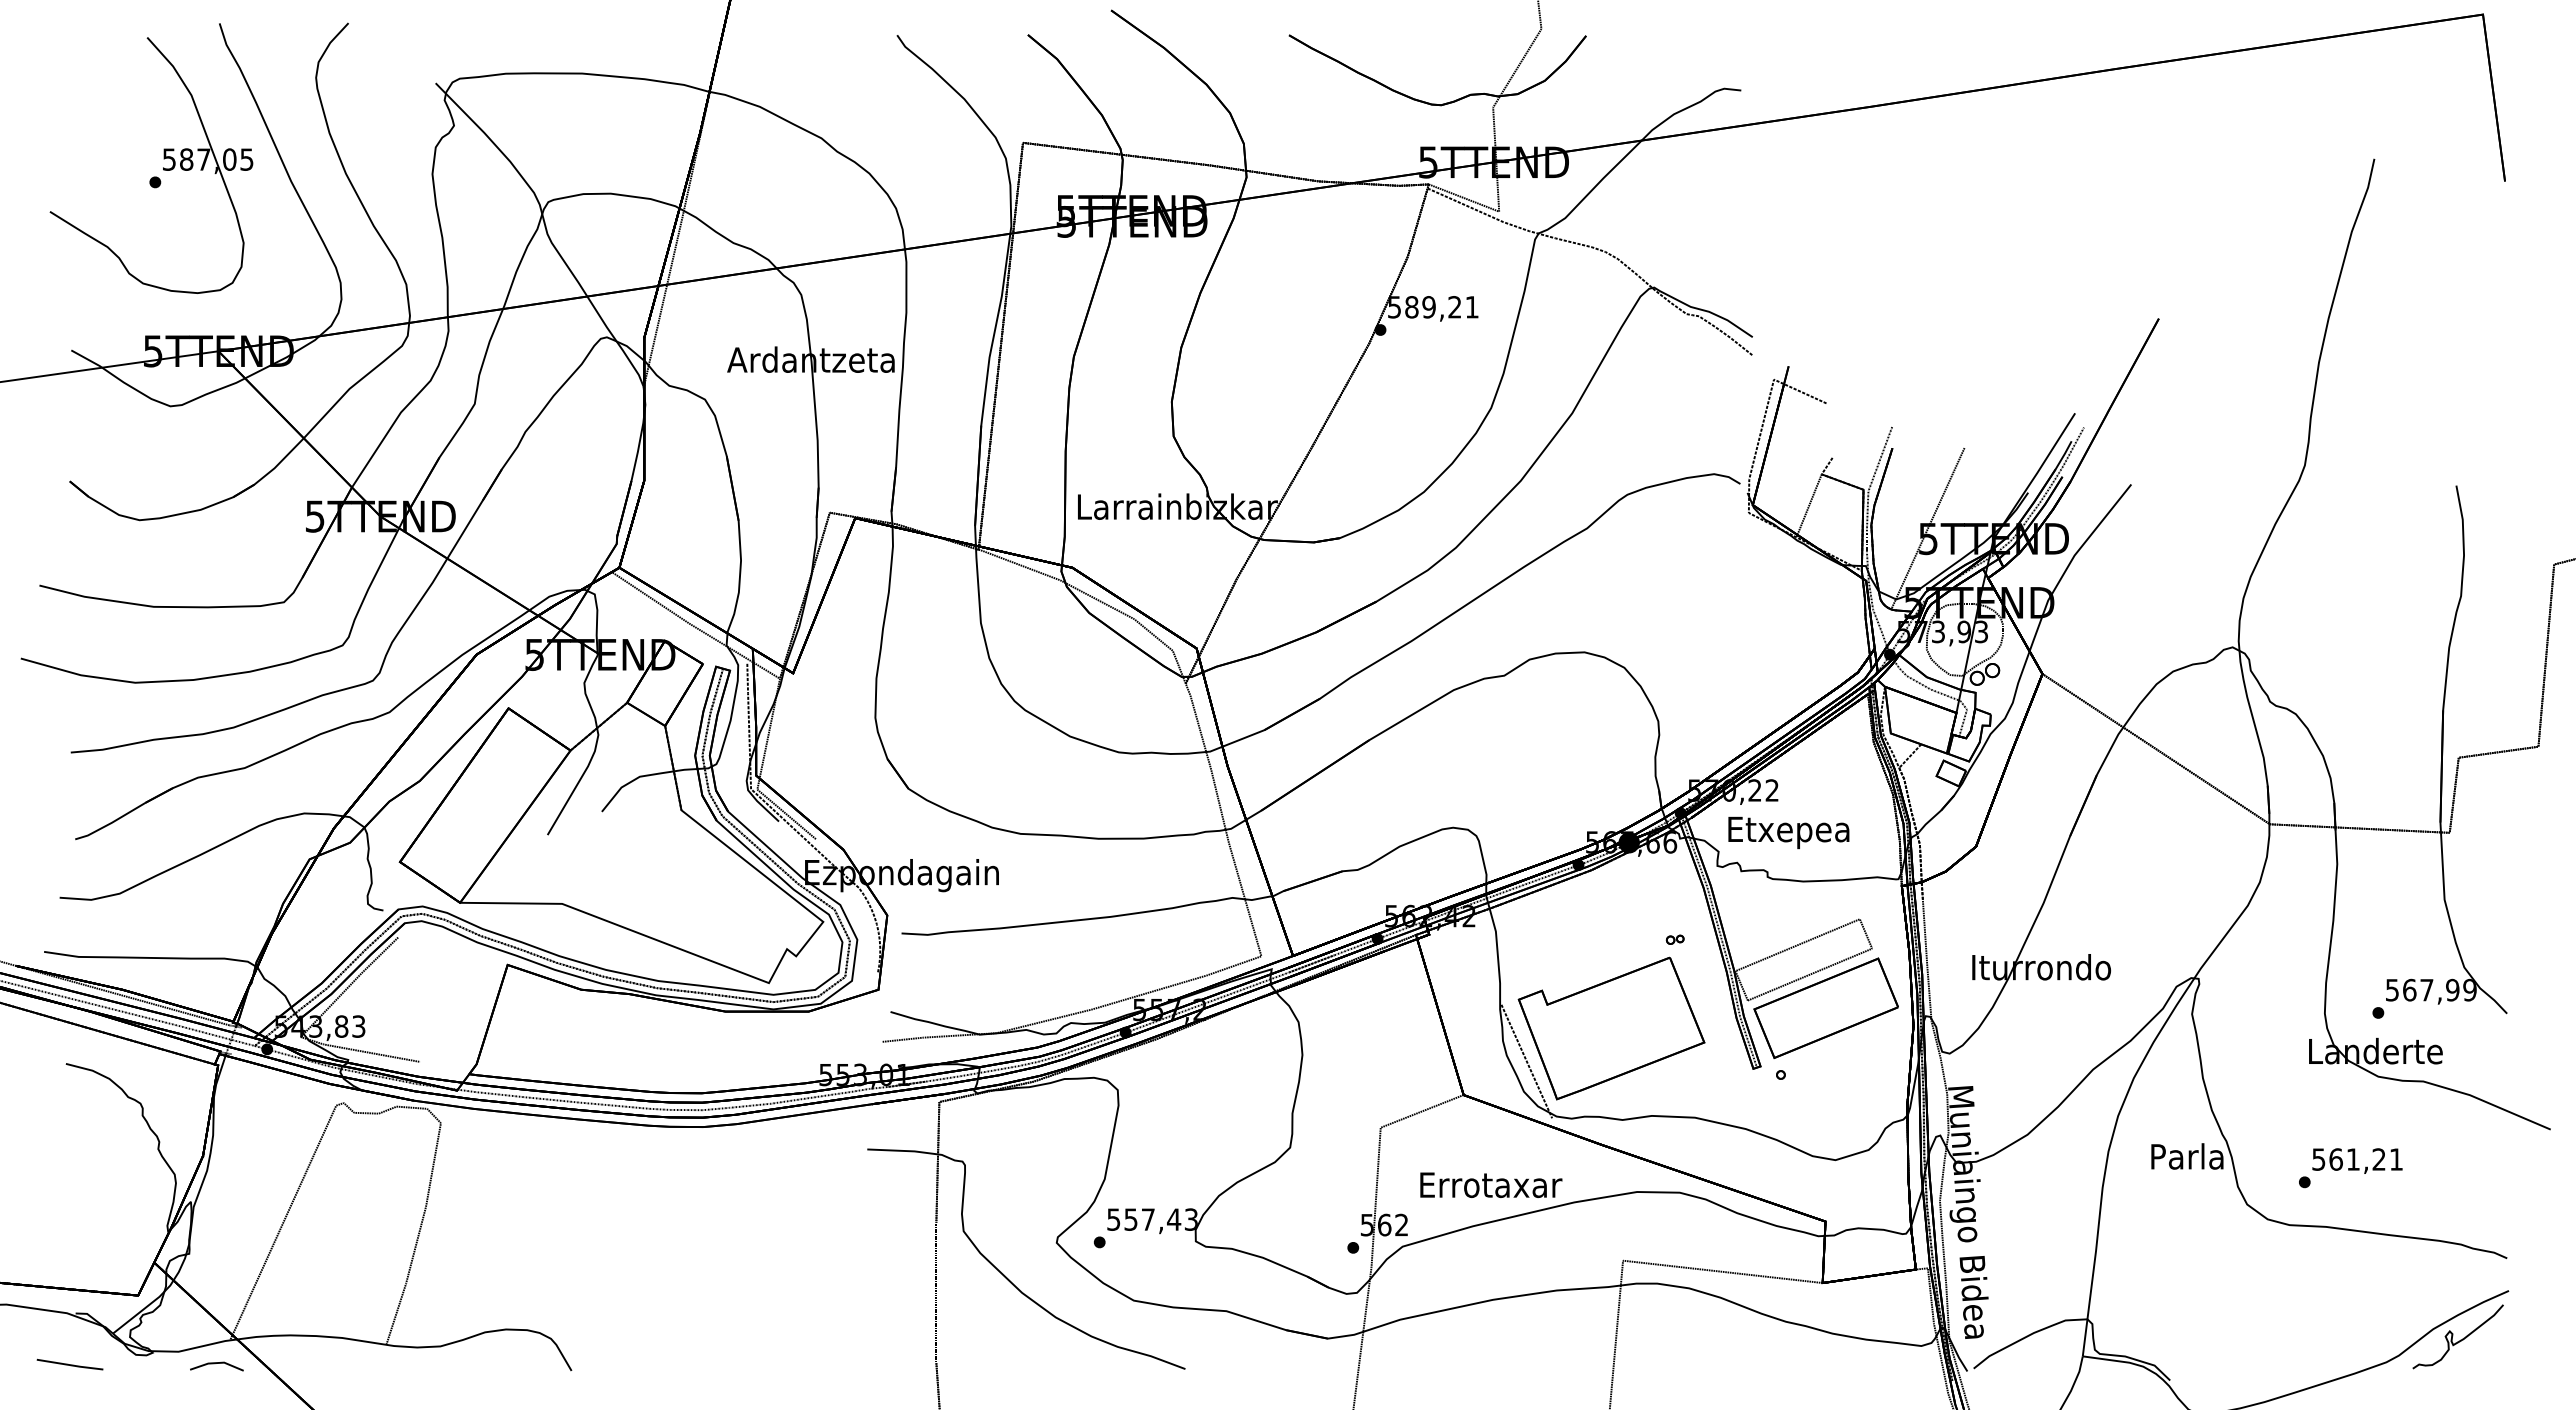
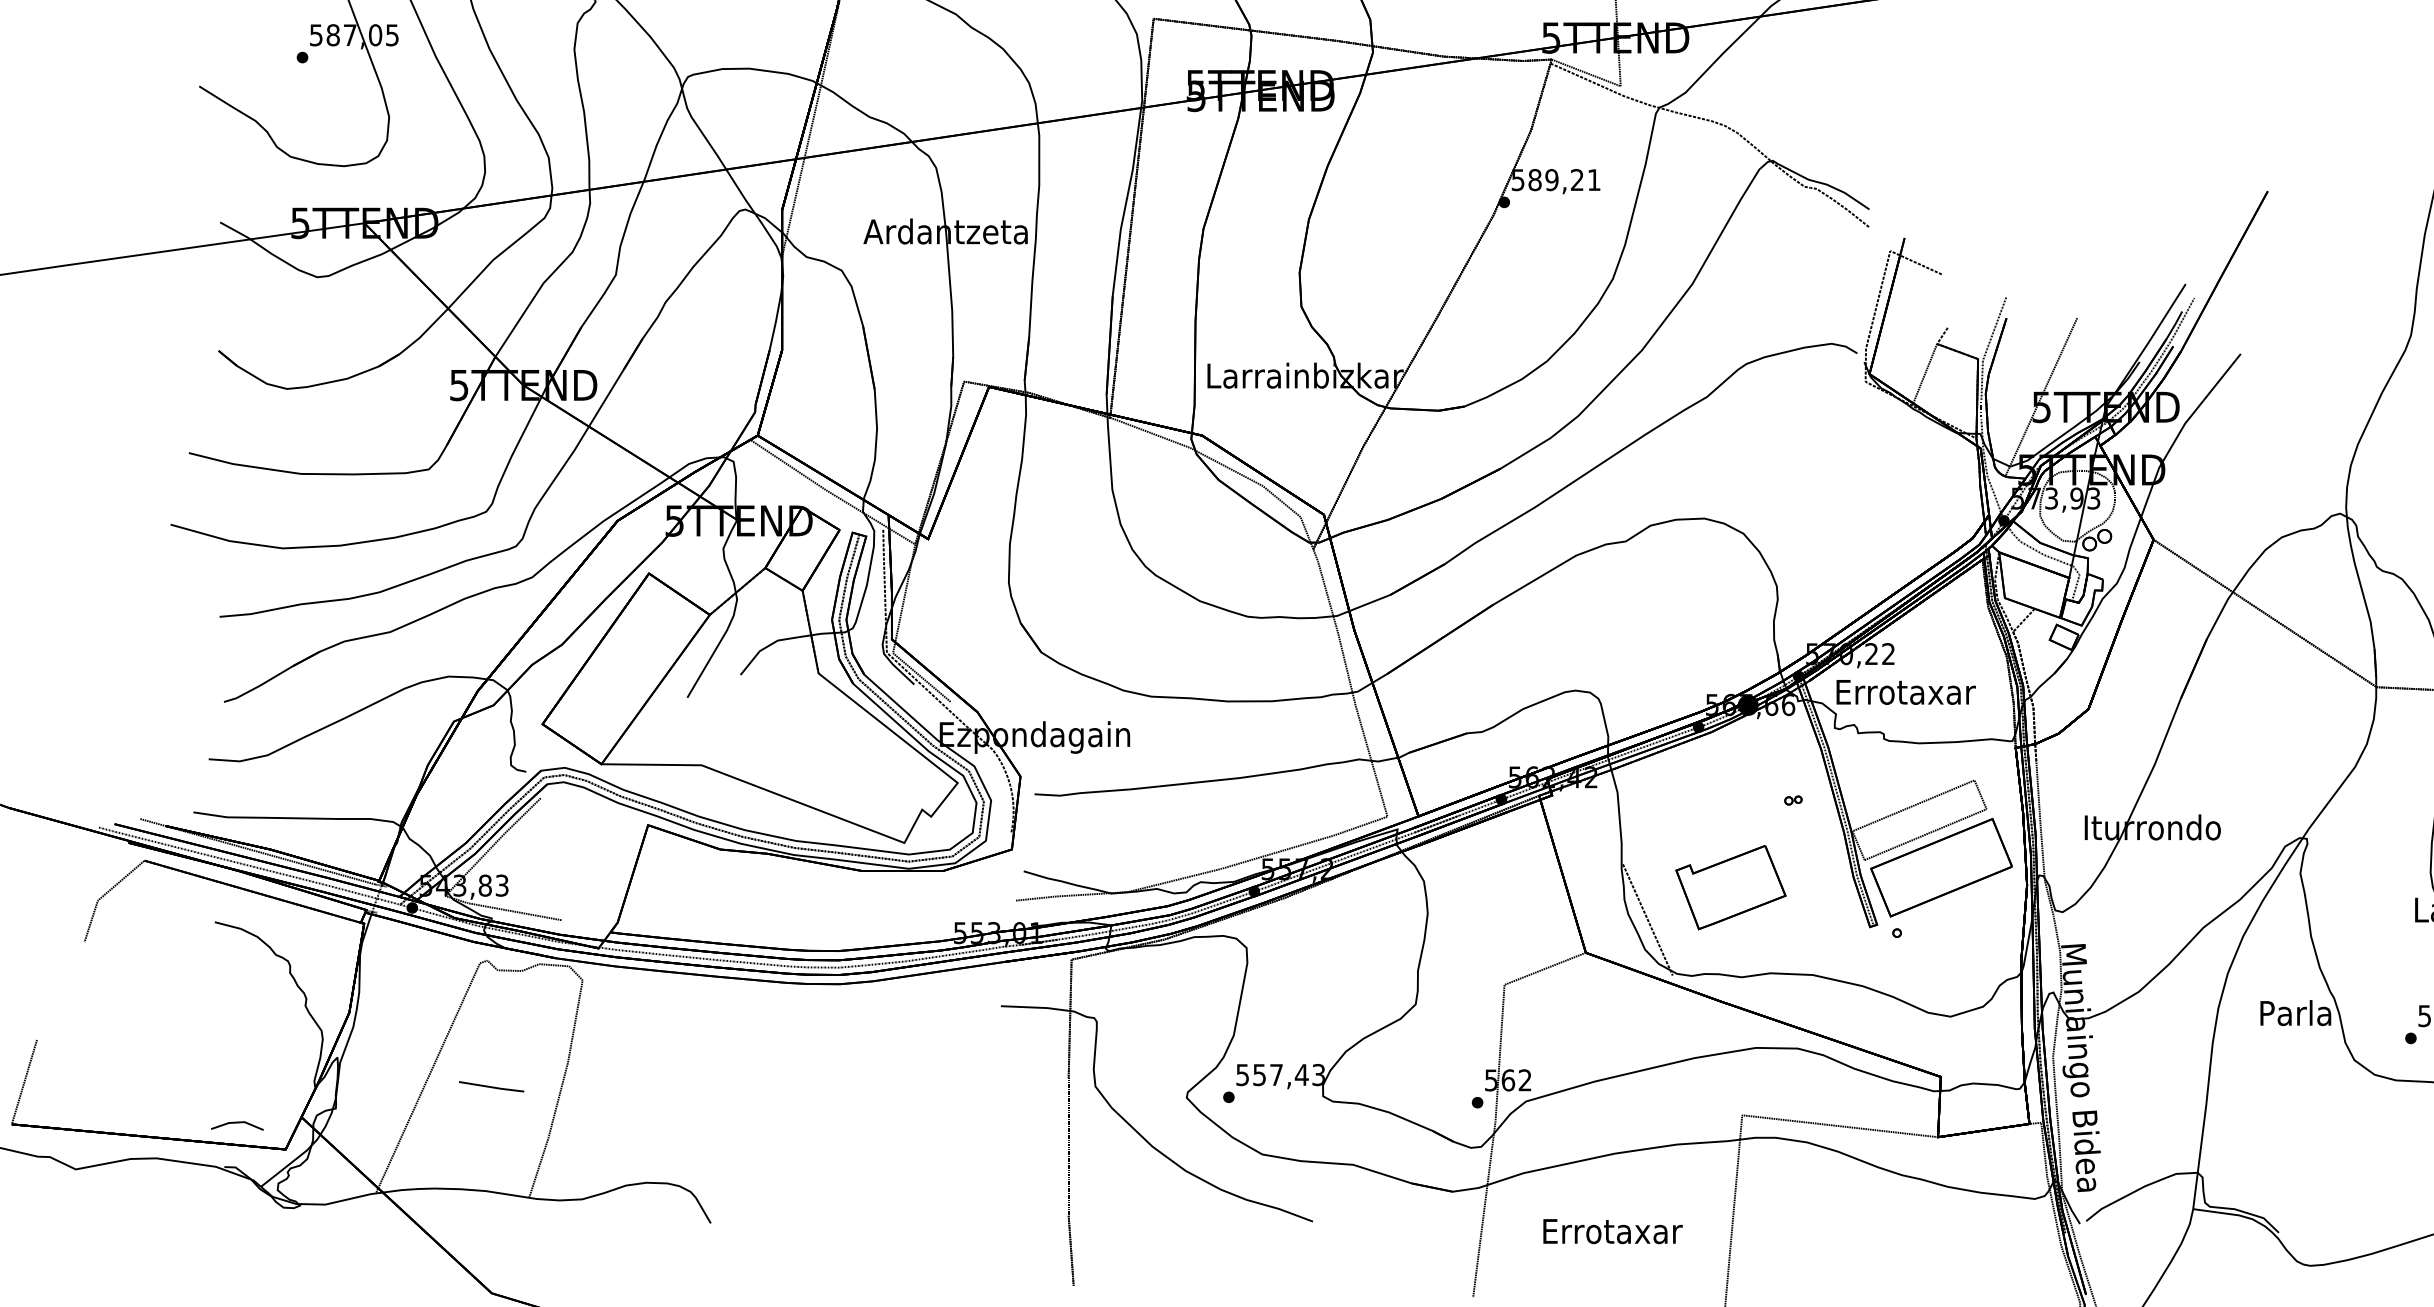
text: (1790, 832) -> (1906, 695), Etxepea -> Errotaxar
part: (1611, 1028) -> (1730, 887), size x0.6
text: (1491, 1184) -> (1613, 1230), moved
line: (69, 1364) -> (491, 1086), moved
line: (215, 1364) -> (236, 1123), moved

